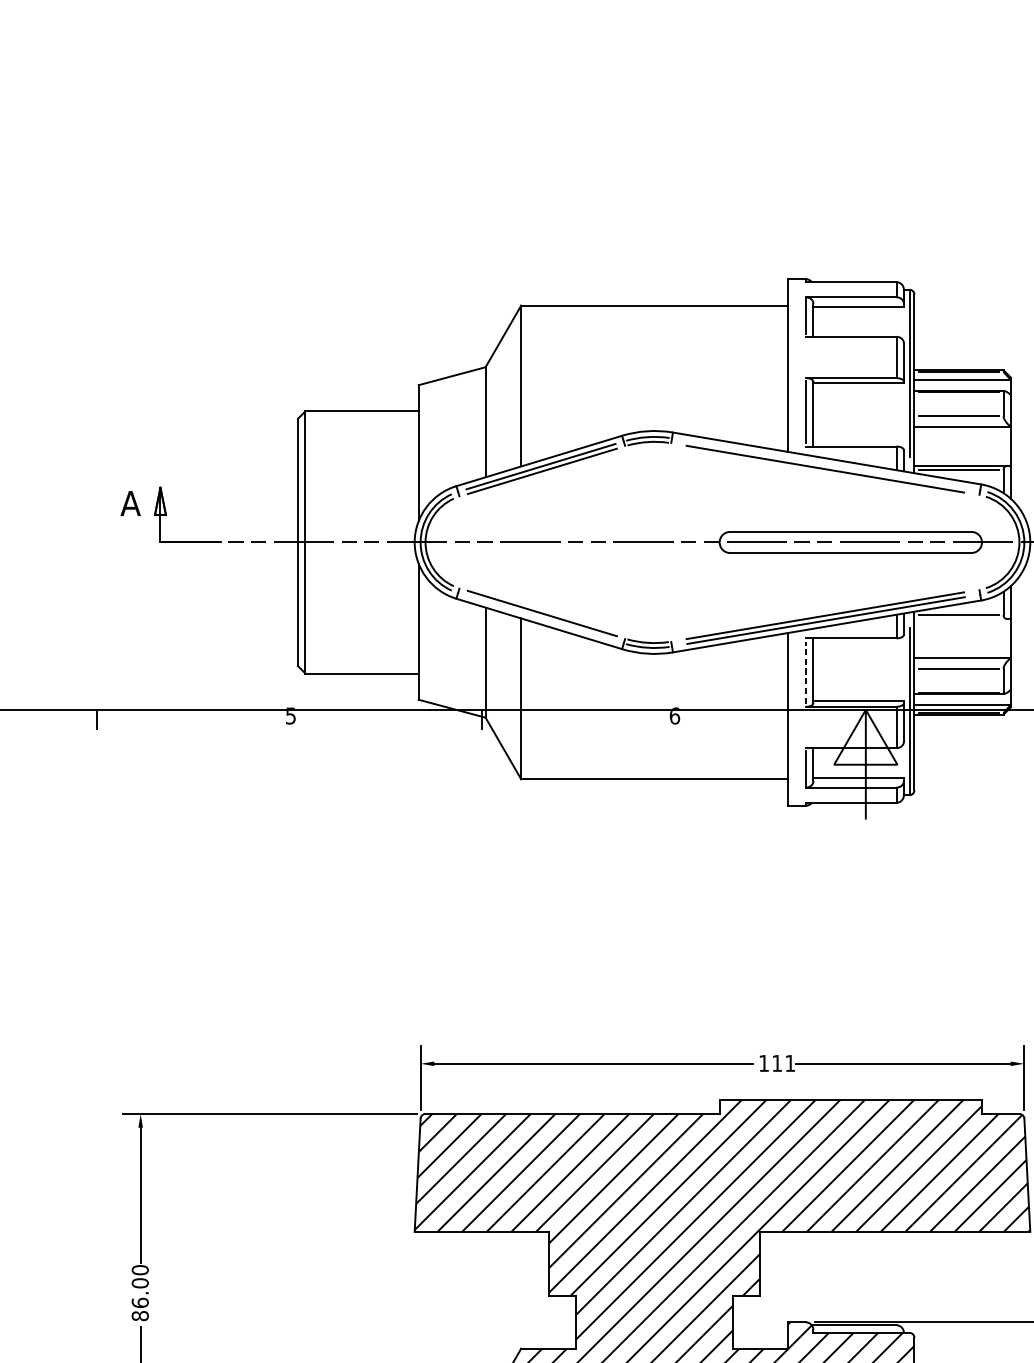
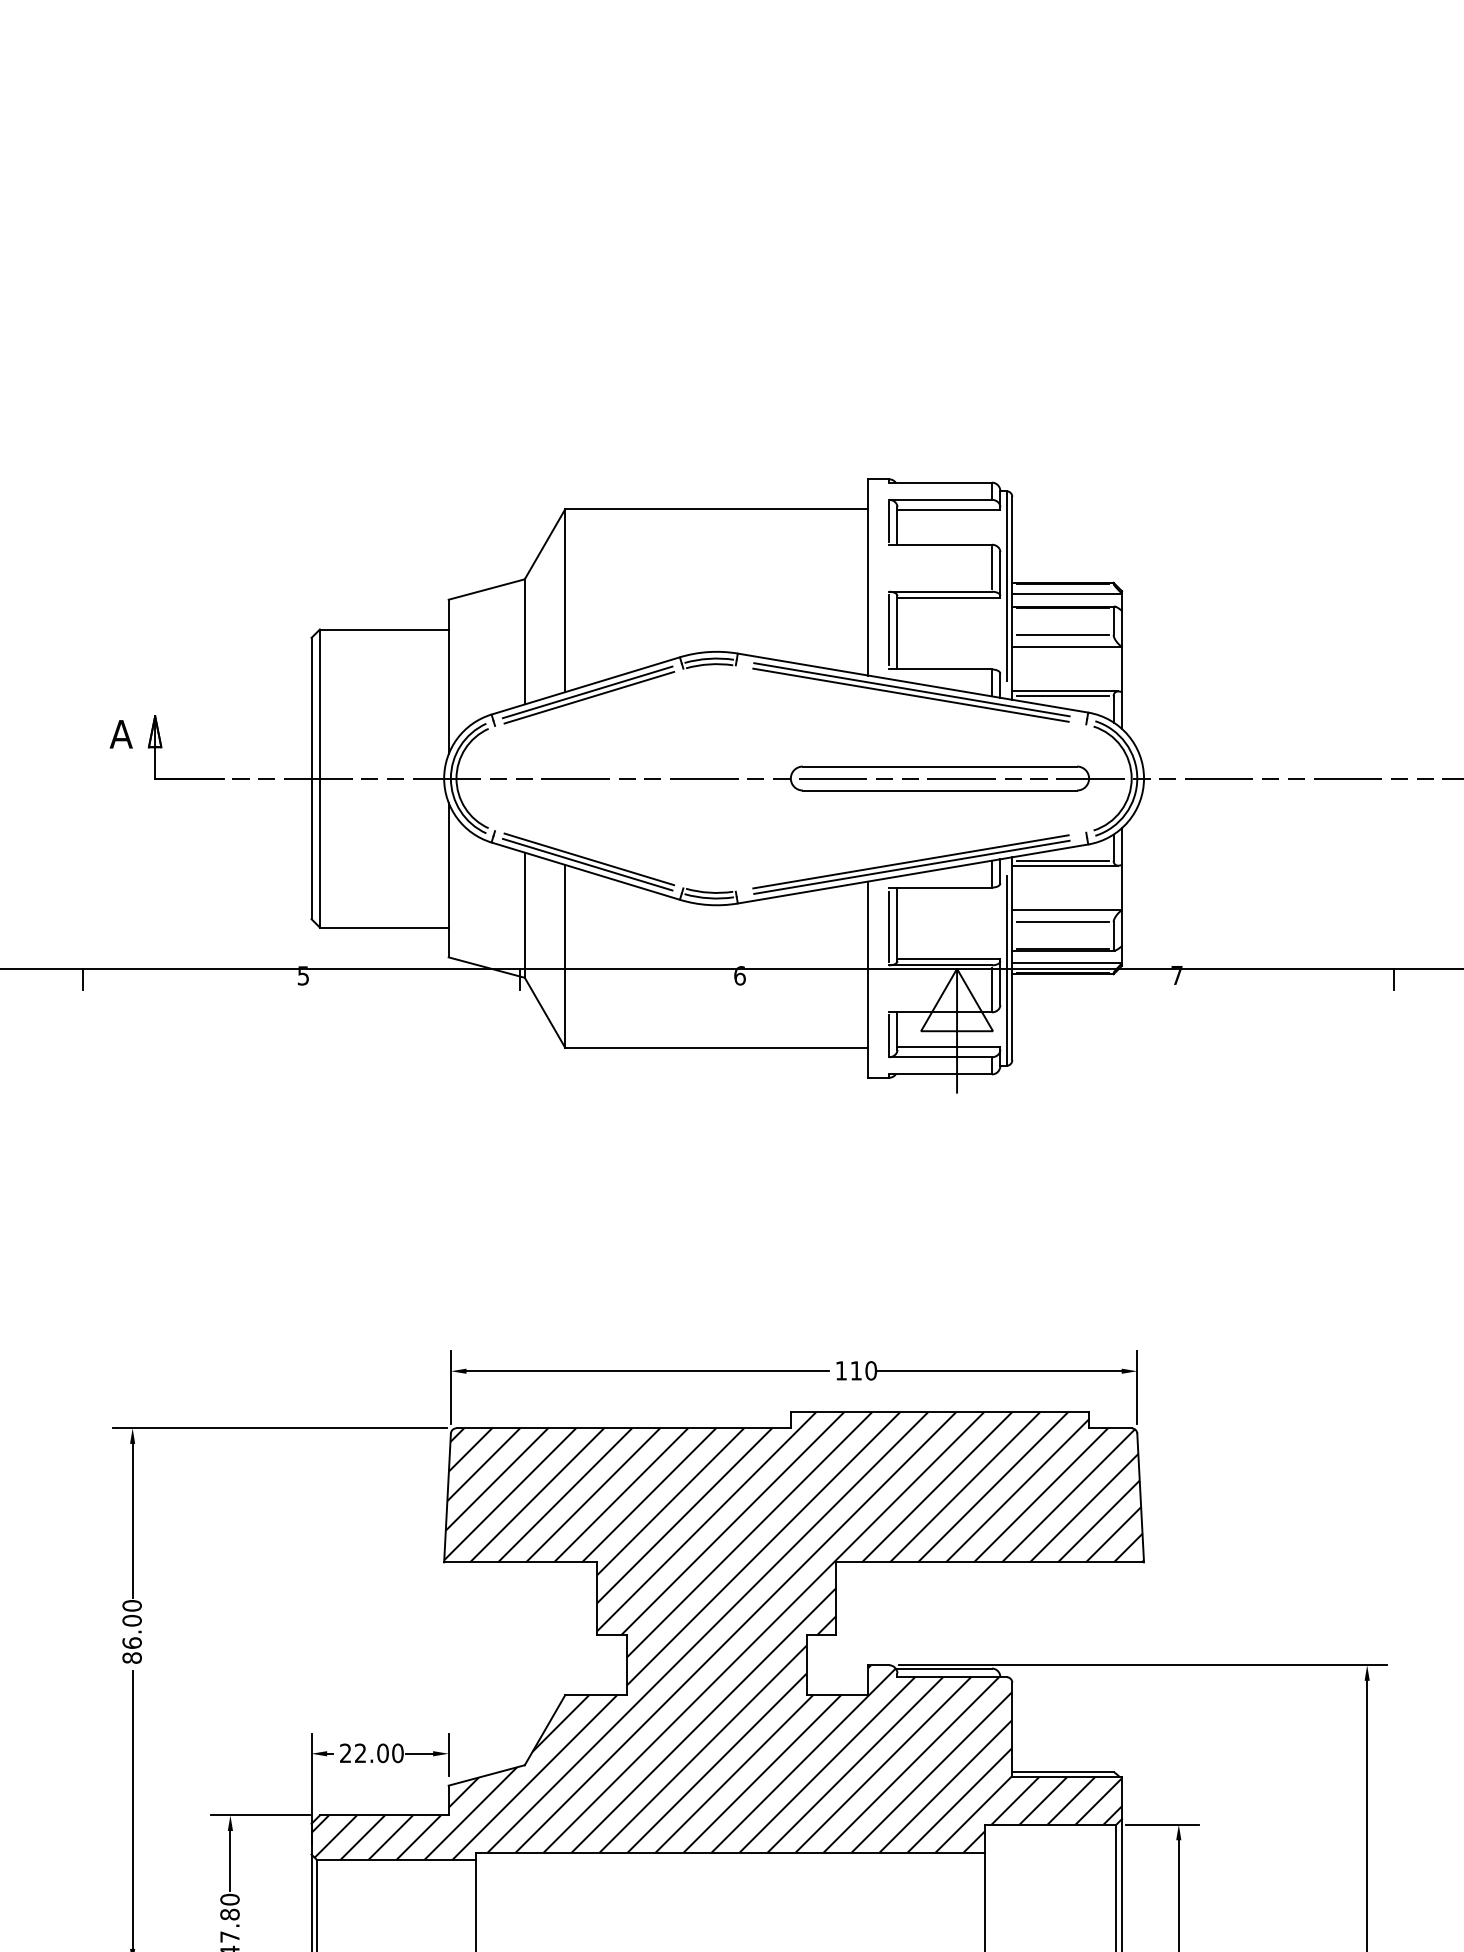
line: (825, 464) -> (911, 689), added
line: (540, 618) -> (587, 864), added
line: (961, 618) -> (1065, 865), added
line: (806, 672) -> (889, 926), dashed -> solid
text: (790, 1063) -> (871, 1370), 111 -> 110

